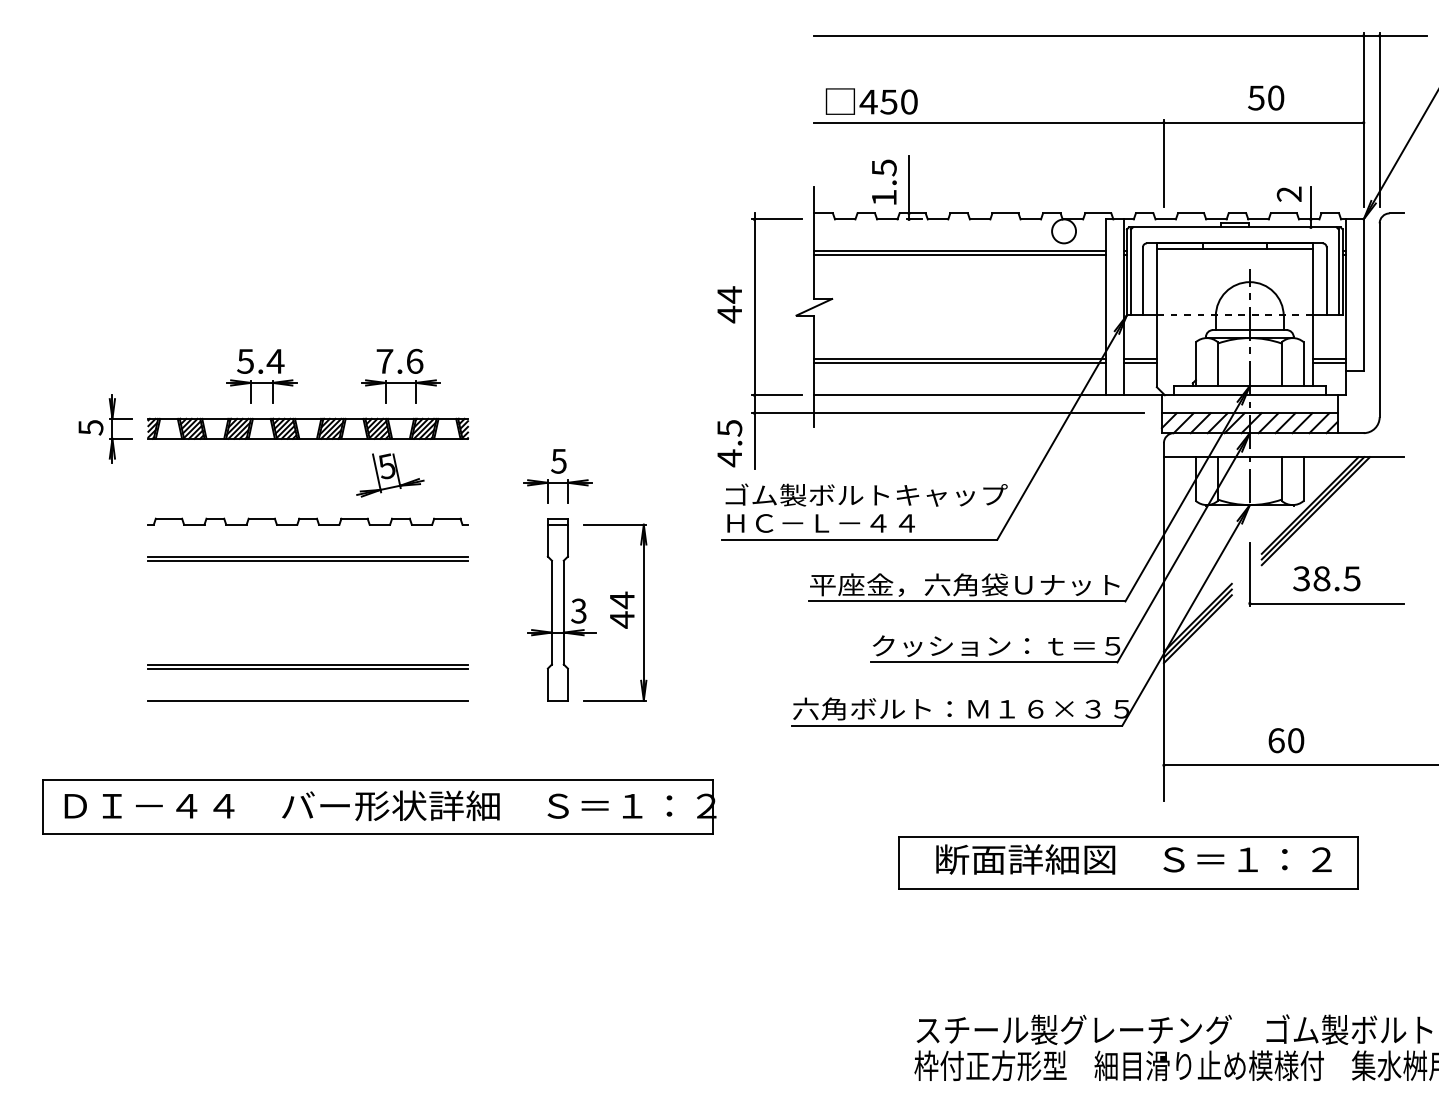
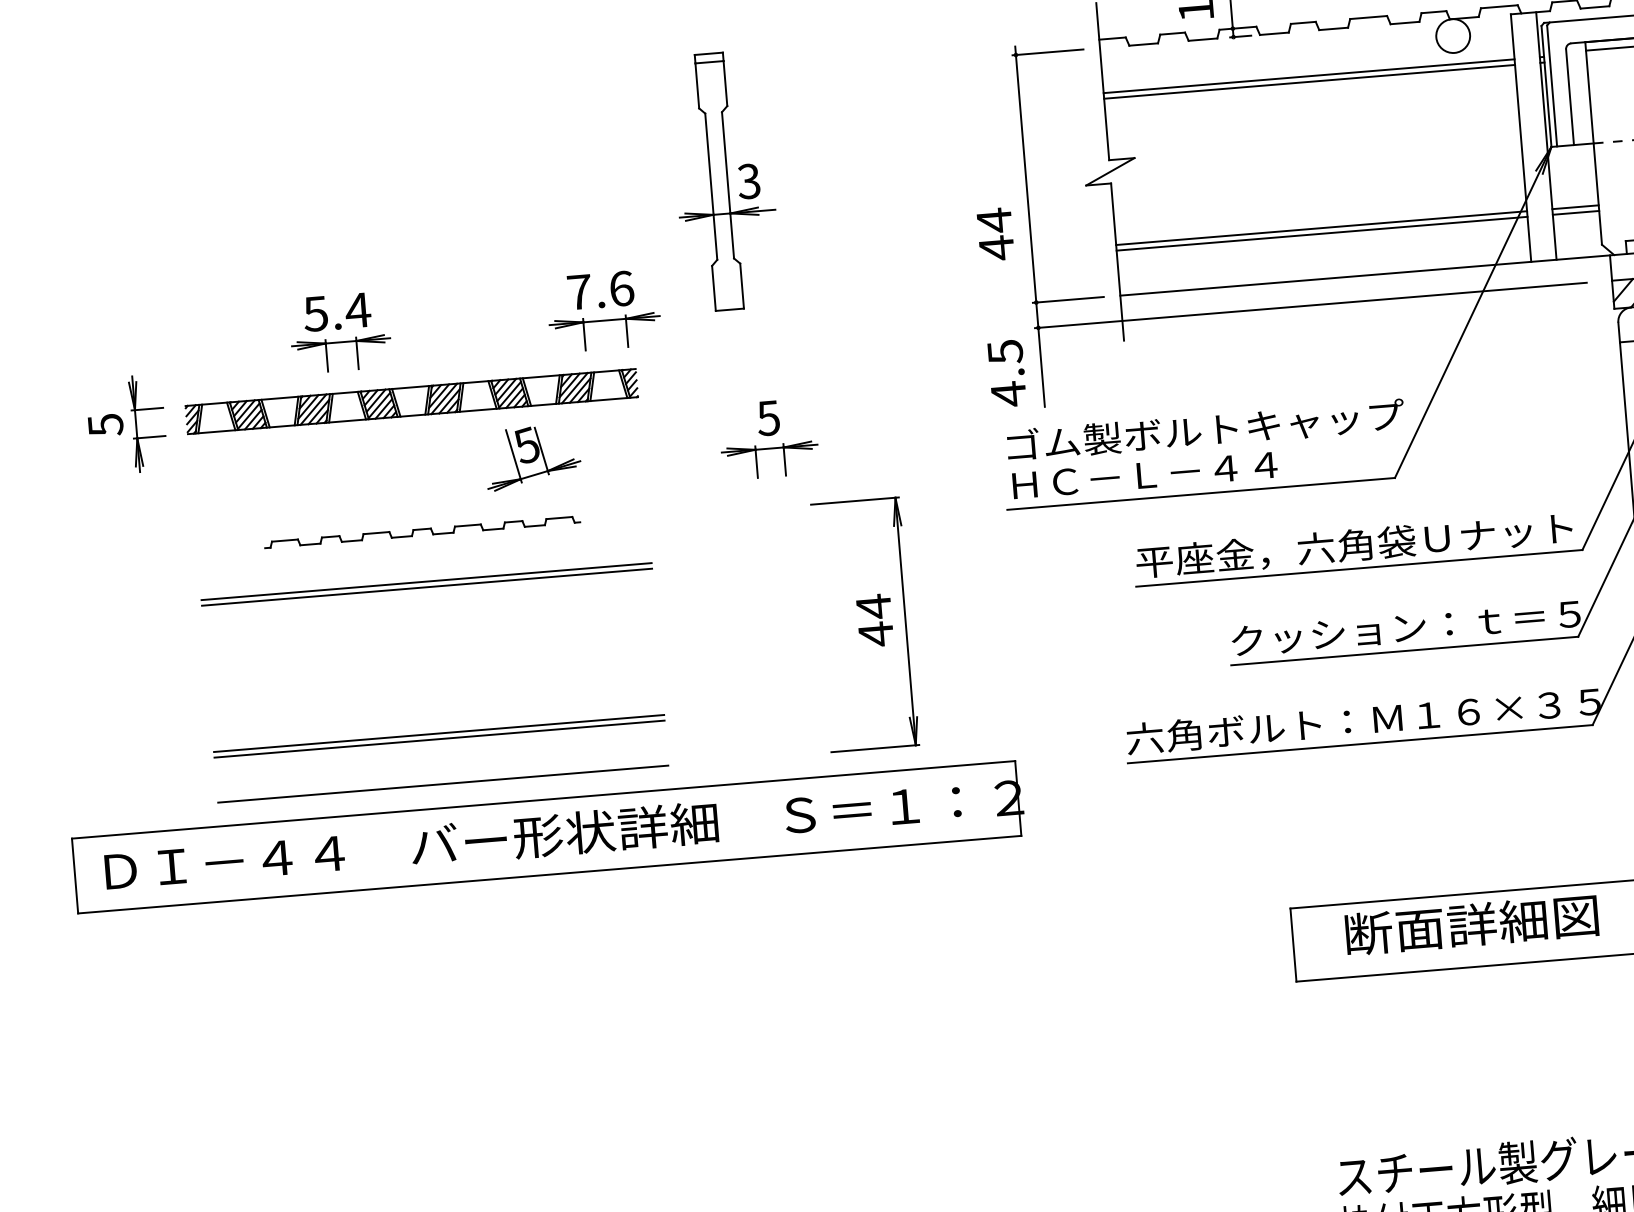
text: (729, 304) -> (995, 234), moved
part: (400, 375) -> (603, 310), moved
part: (307, 521) -> (421, 532), size x0.7
part: (561, 609) -> (724, 181), moved
part: (379, 806) -> (548, 836), moved

